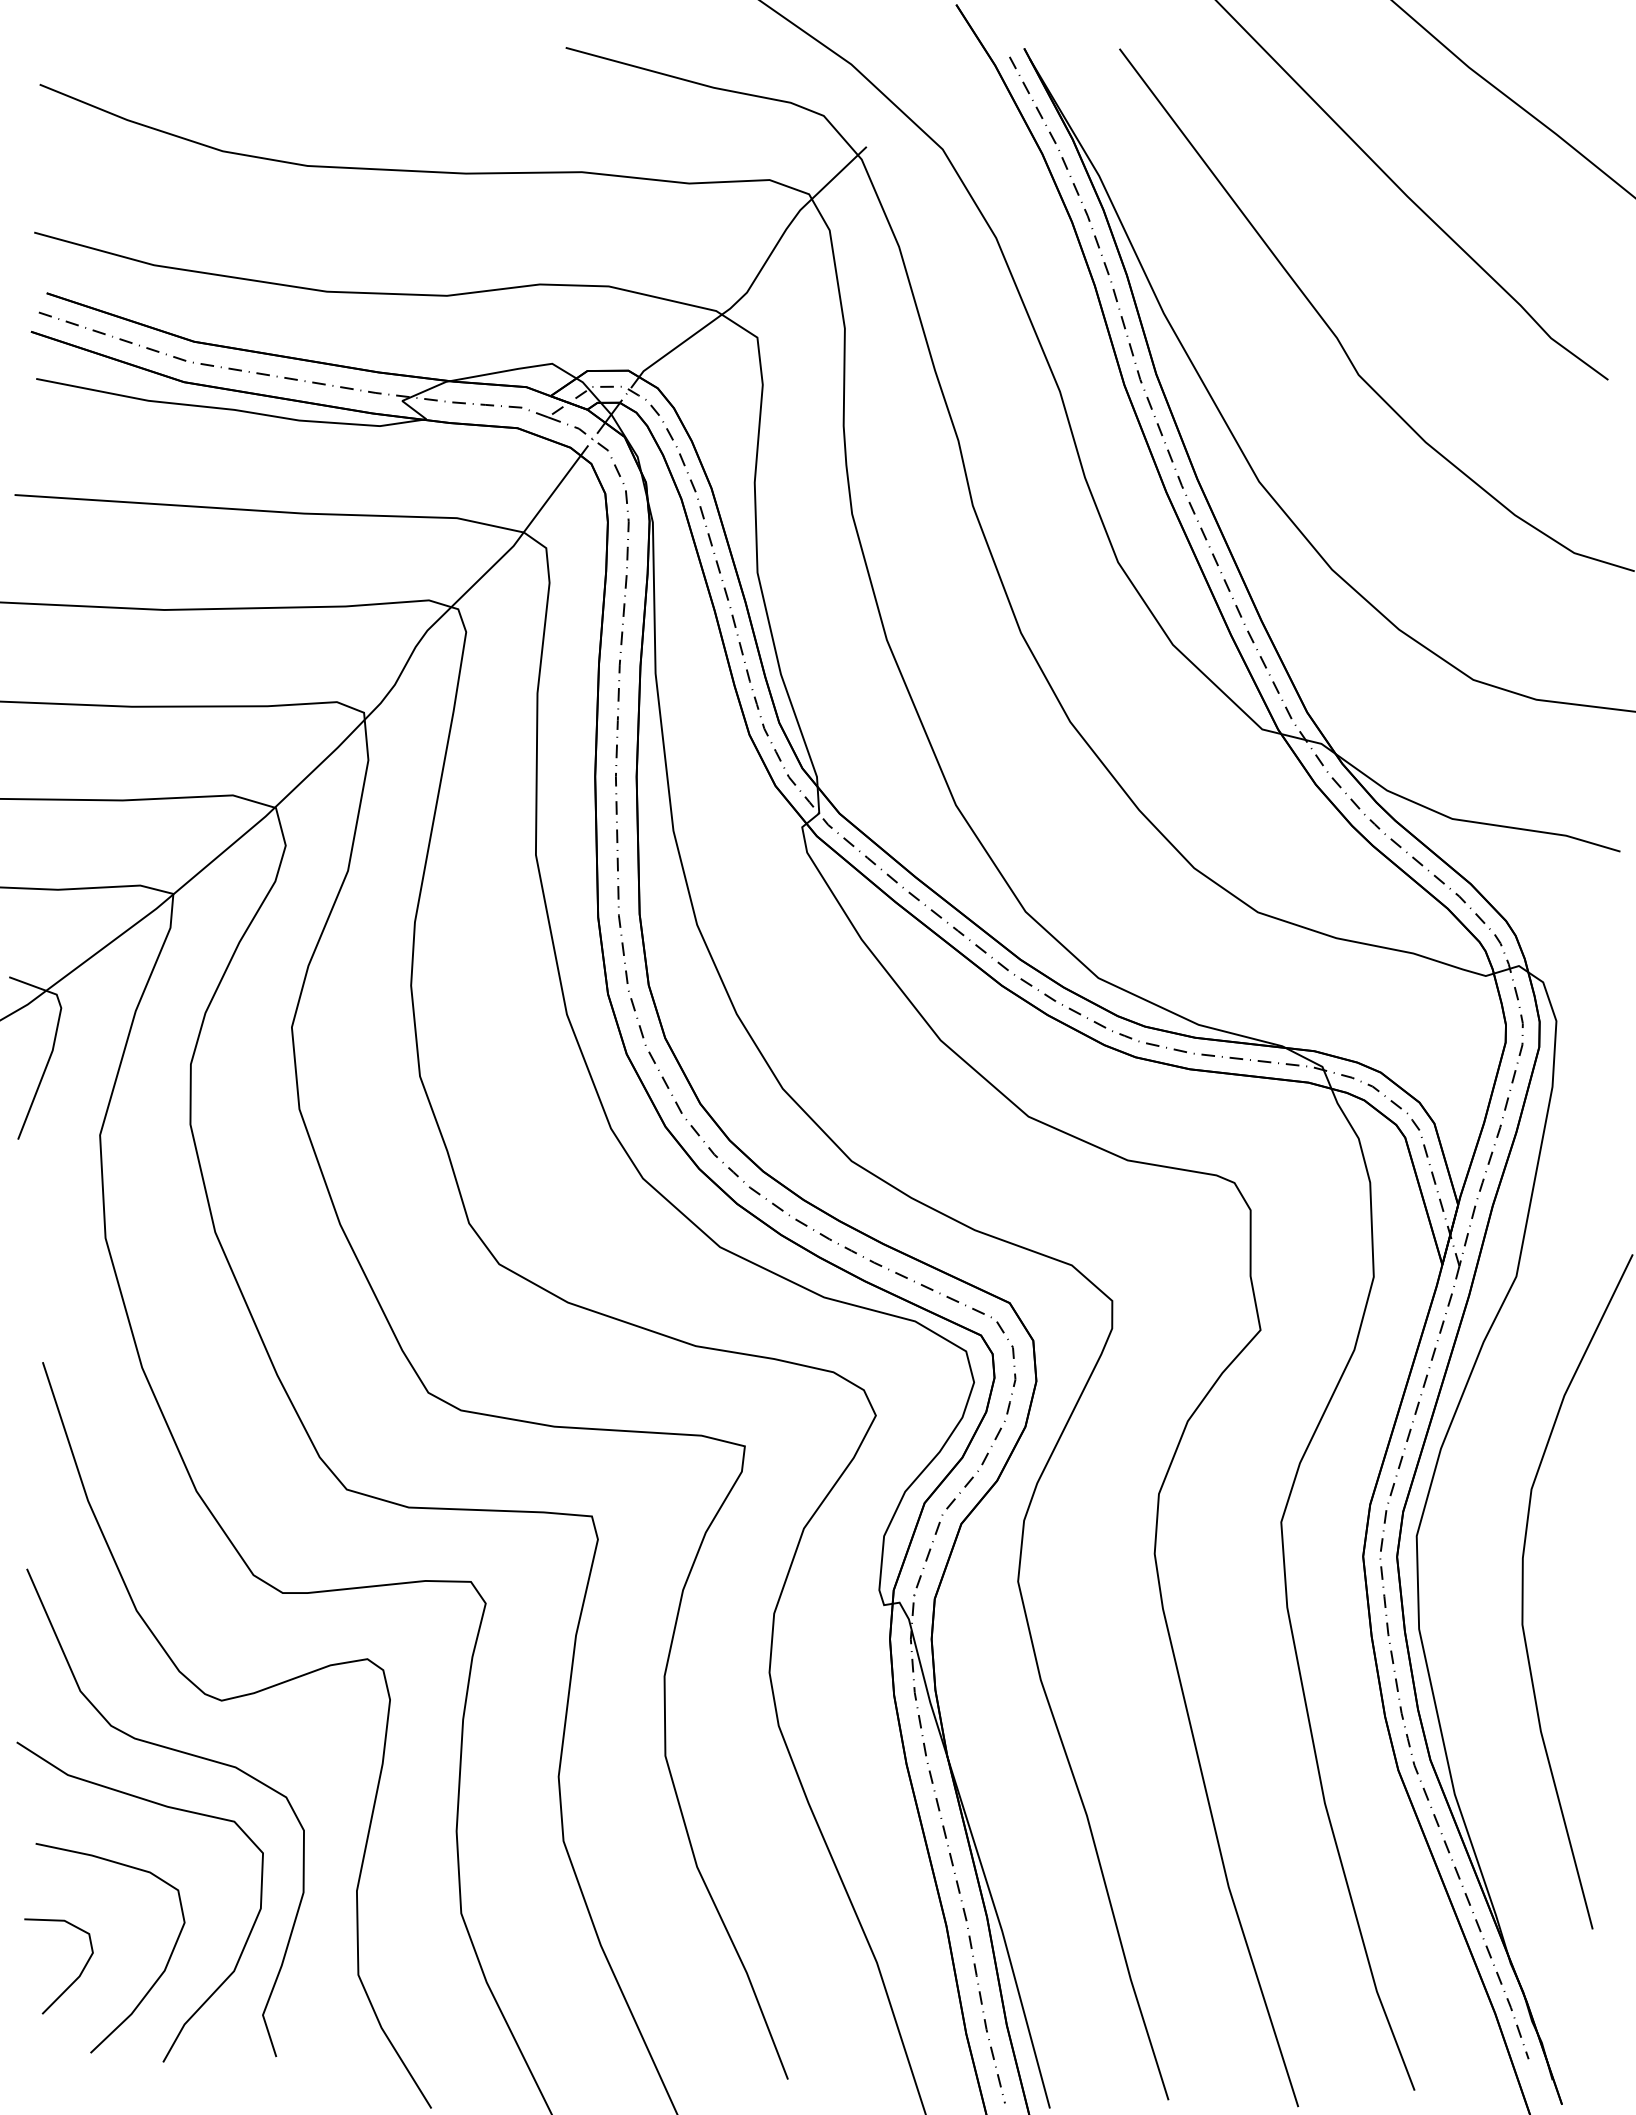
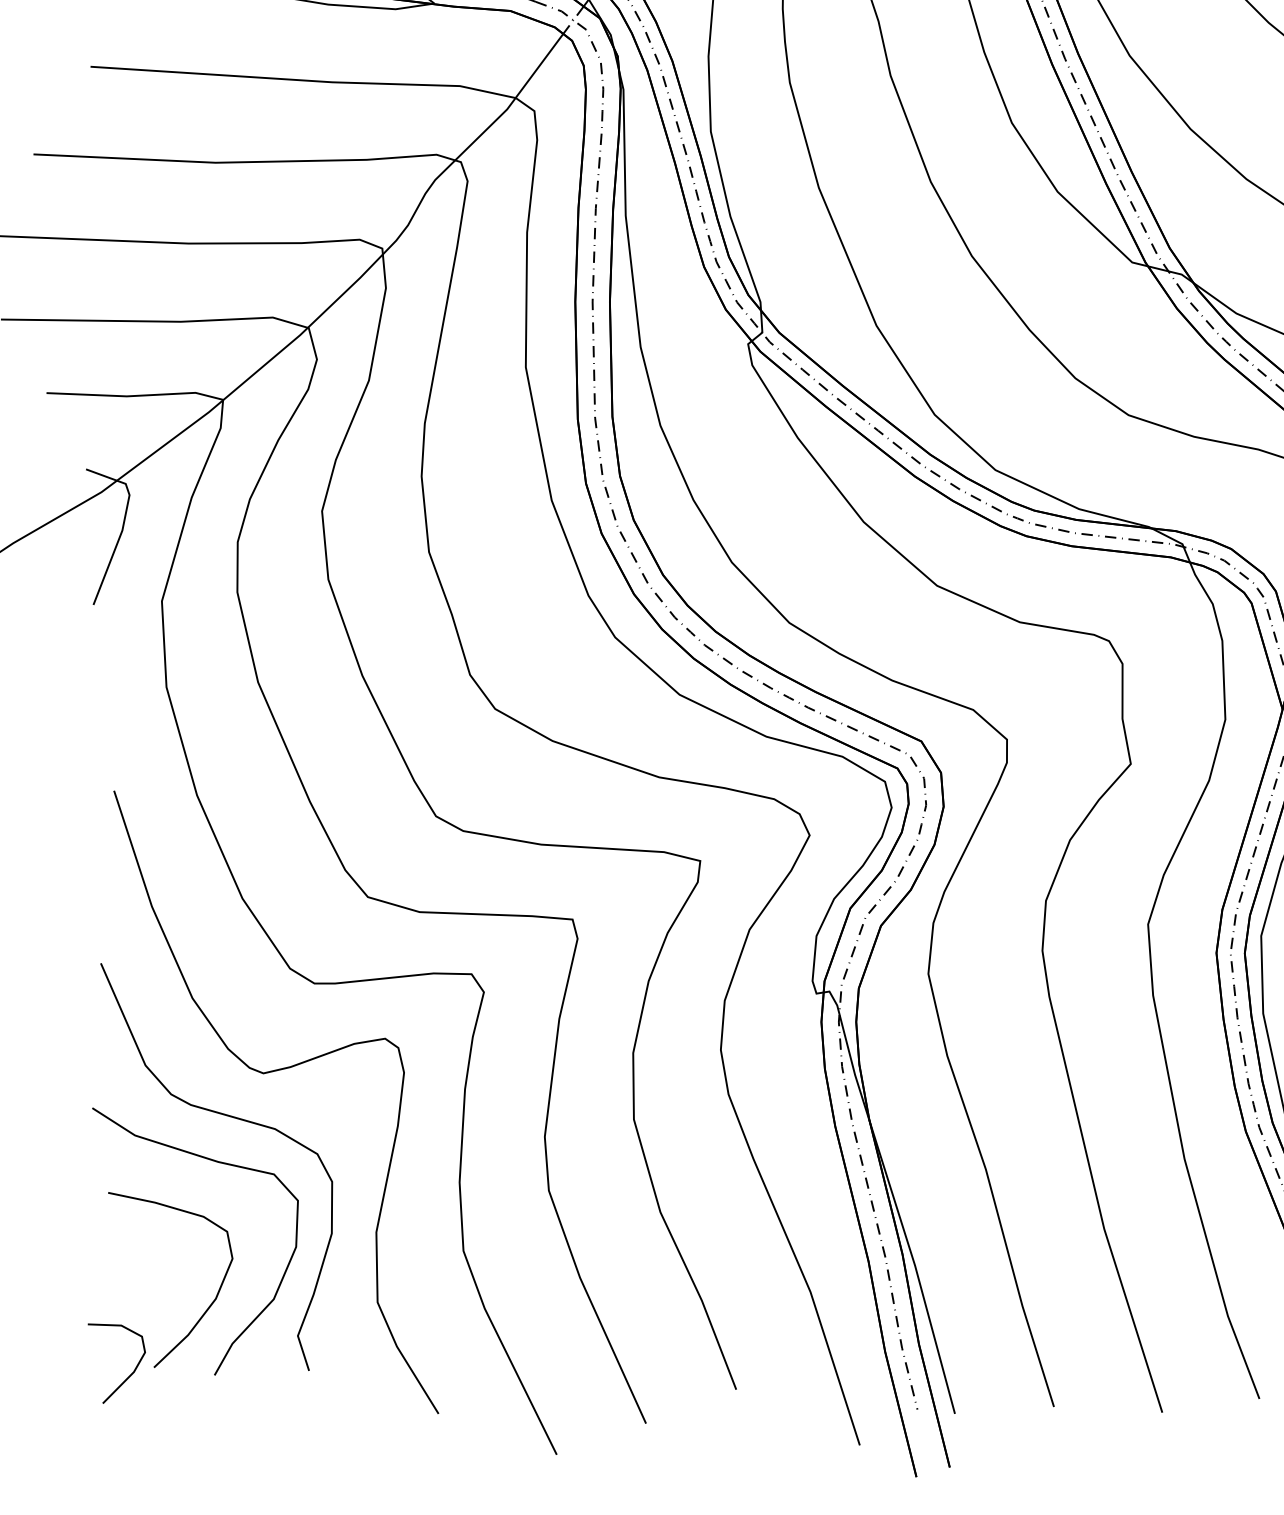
curve: (73, 1981) -> (128, 1376), moved

